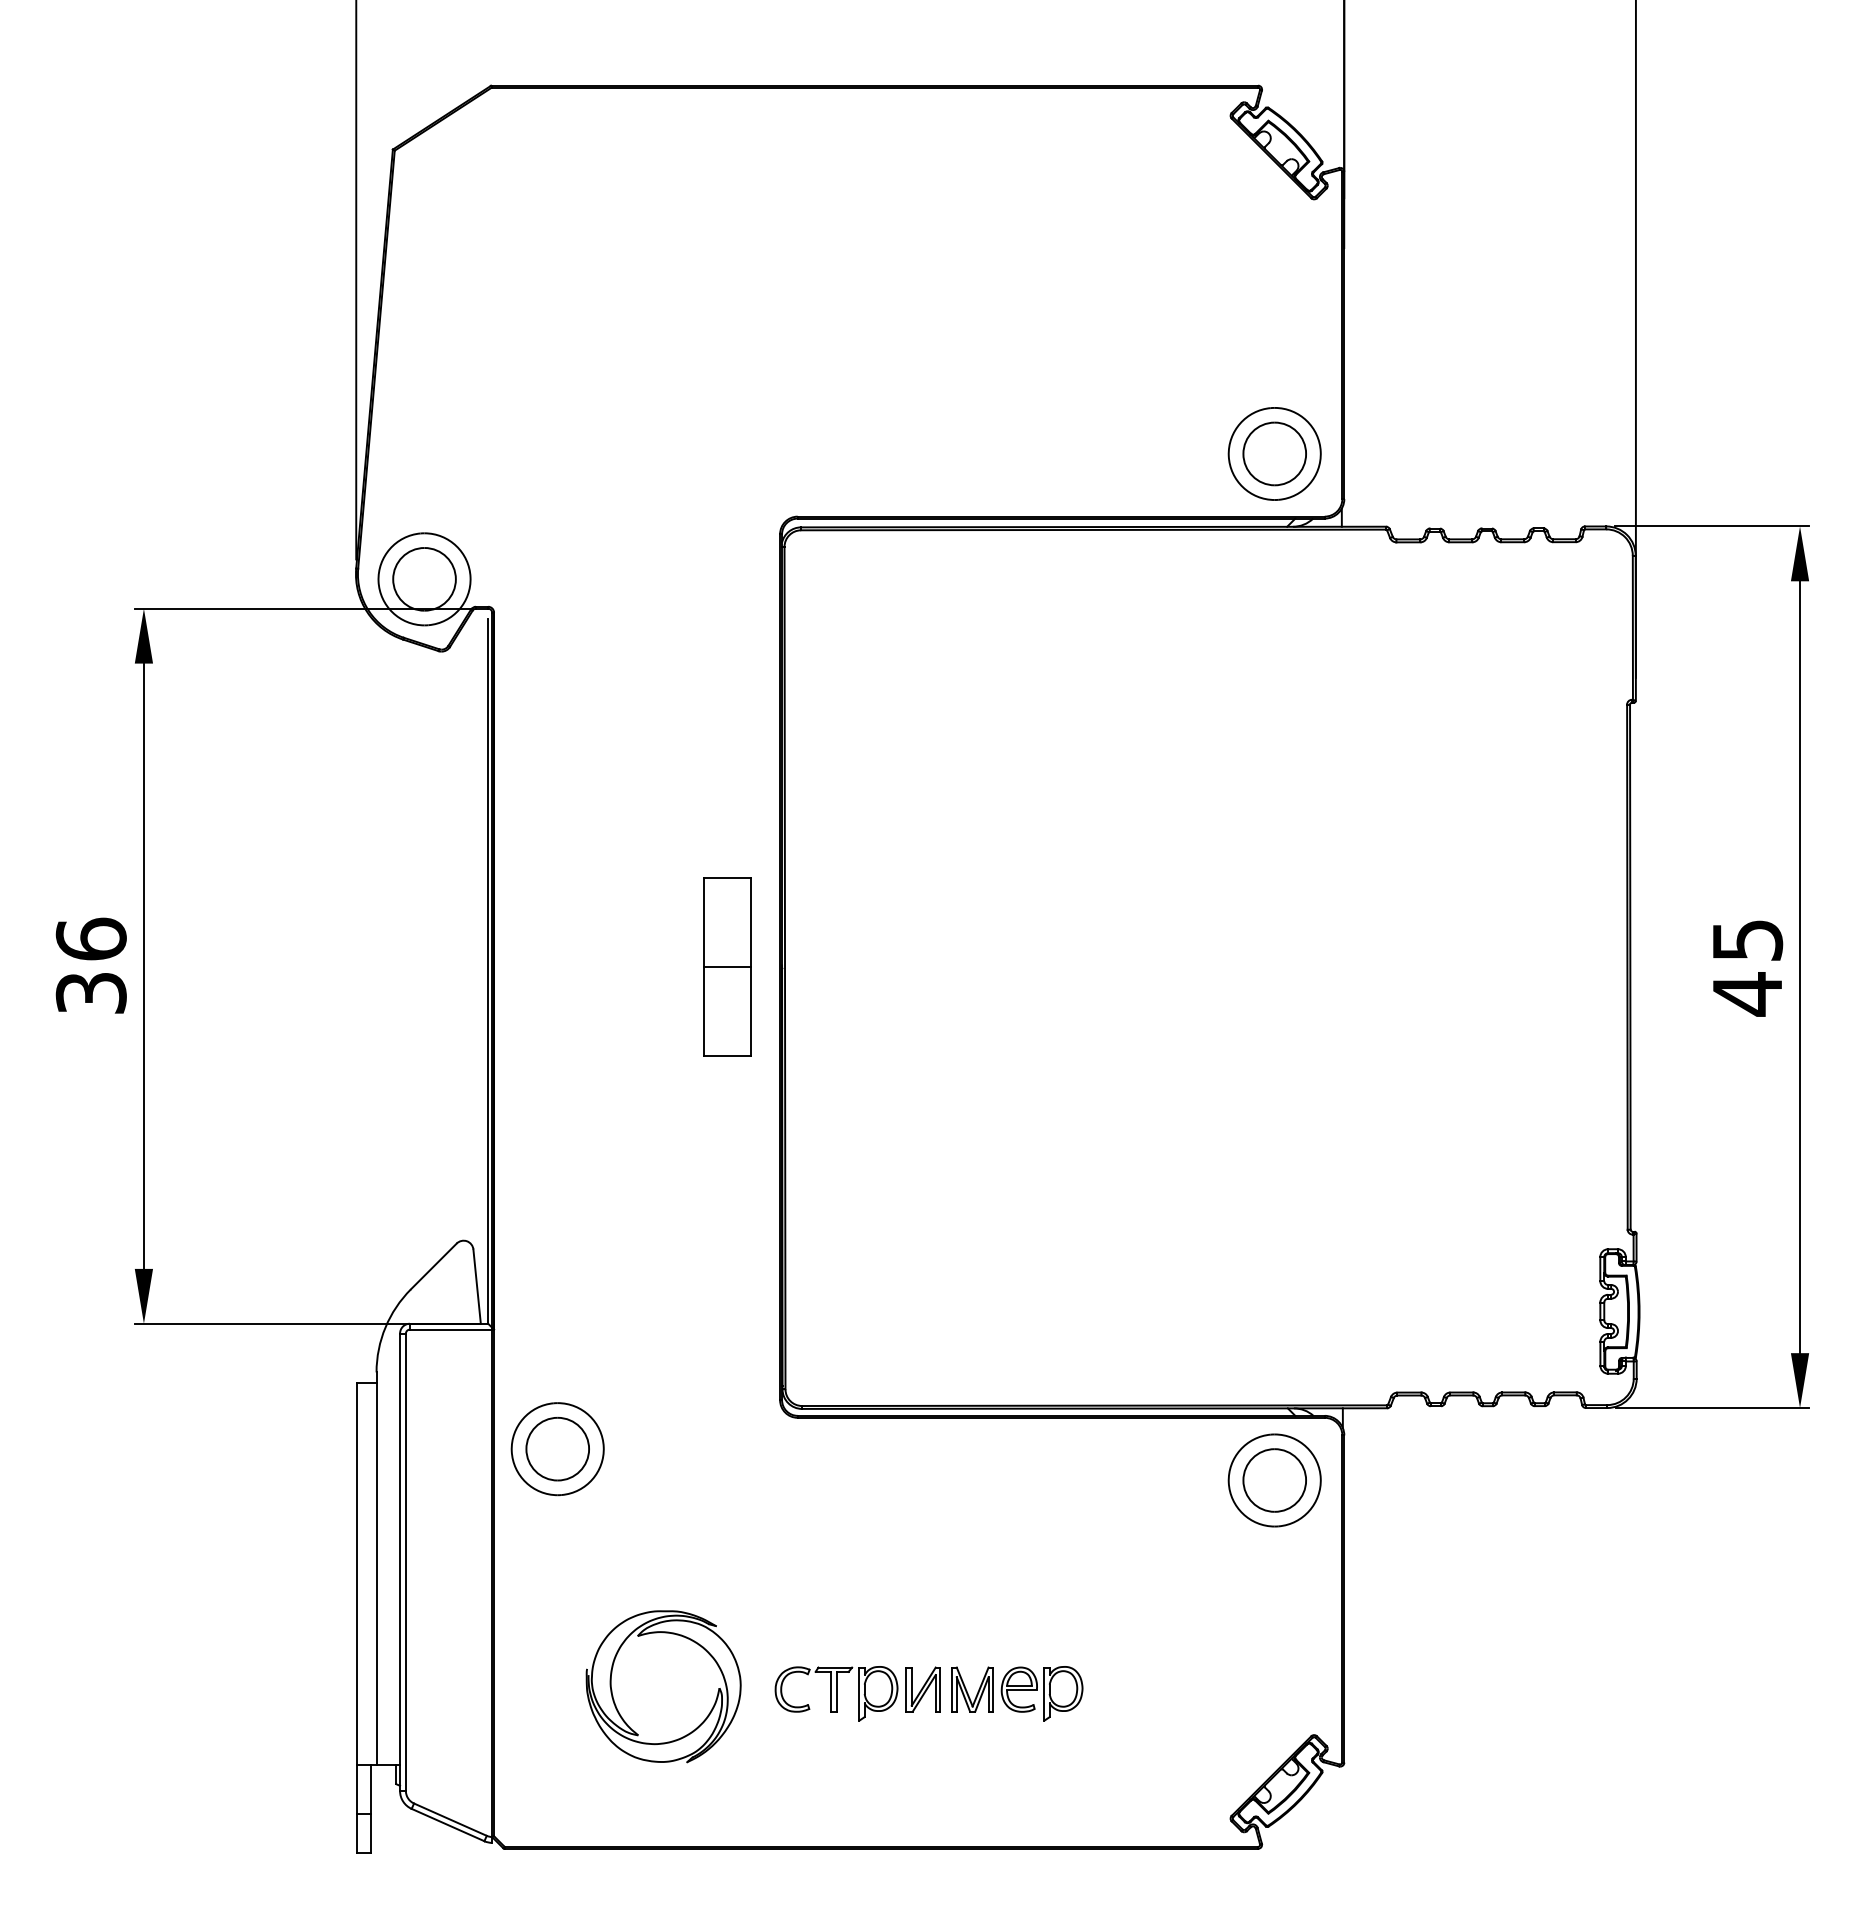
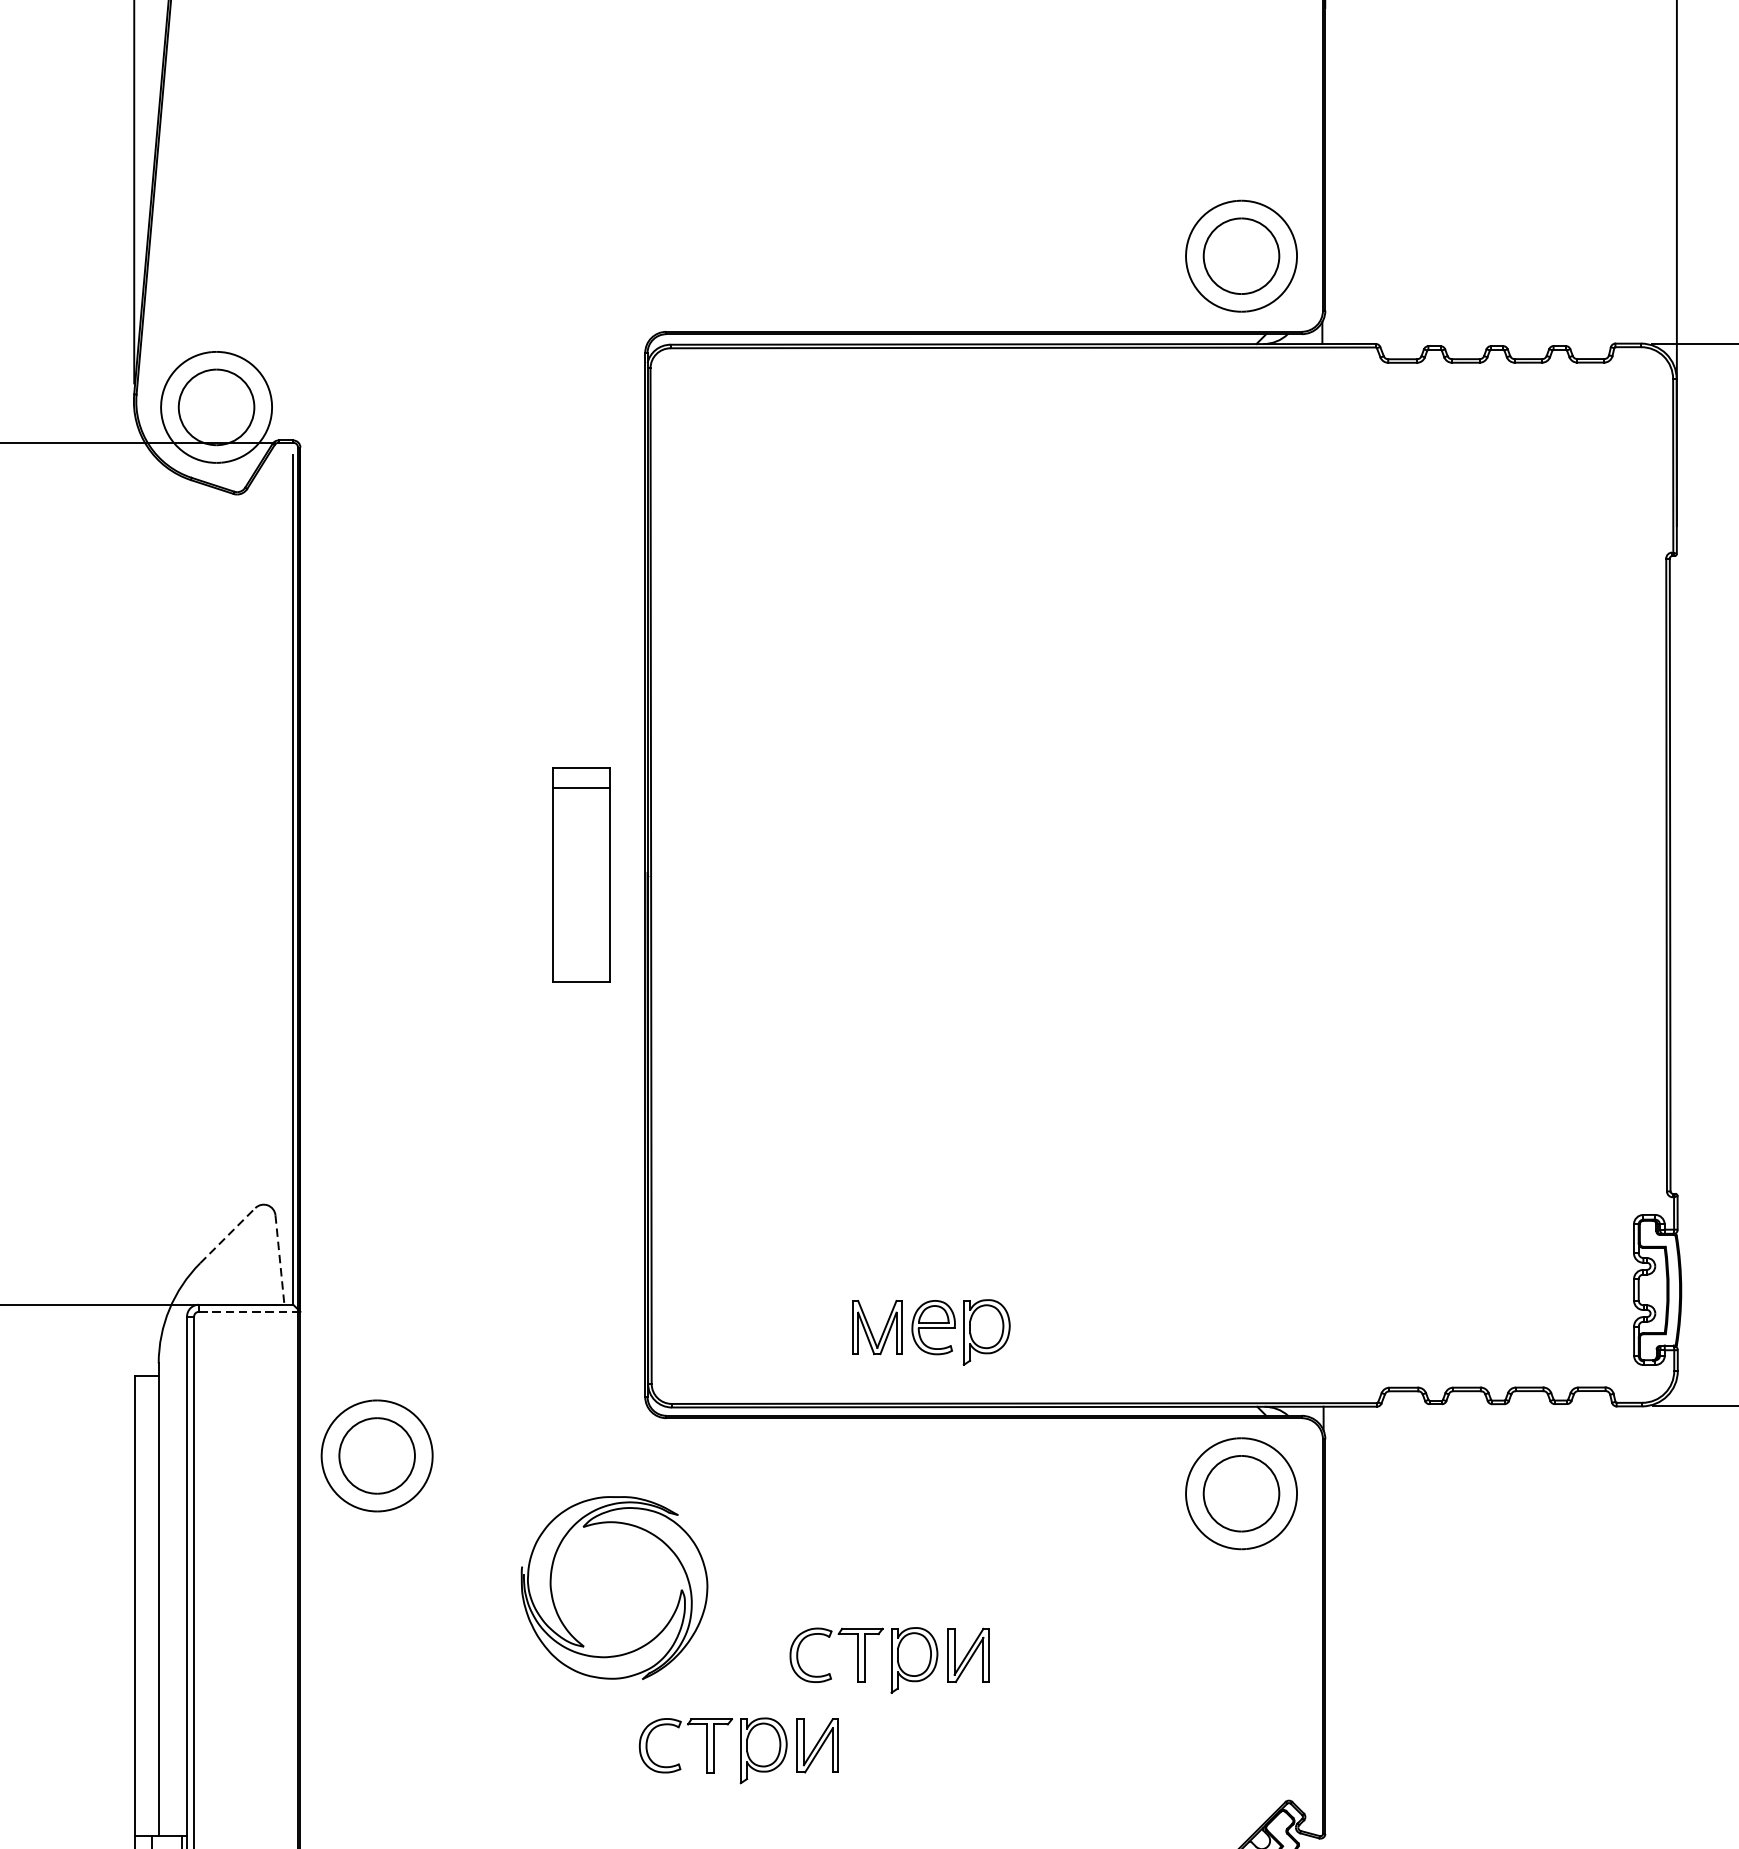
line: (726, 967) -> (580, 788), moved
line: (434, 1266) -> (228, 1235), solid -> dashed
line: (477, 1287) -> (280, 1261), solid -> dashed
line: (451, 1329) -> (249, 1311), solid -> dashed
part: (982, 1618) -> (889, 1660), added
part: (1017, 1693) -> (931, 1332), moved
part: (615, 1702) -> (556, 1607), moved

